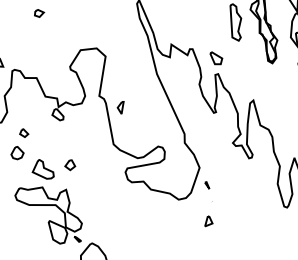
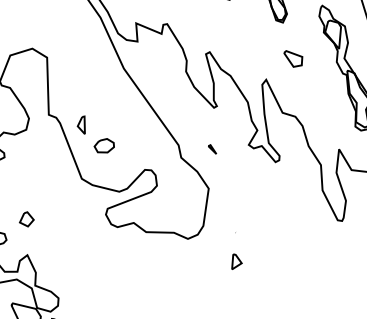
part: (216, 58) -> (294, 58), moved
part: (133, 124) -> (104, 145), added
part: (207, 185) -> (212, 149), moved

